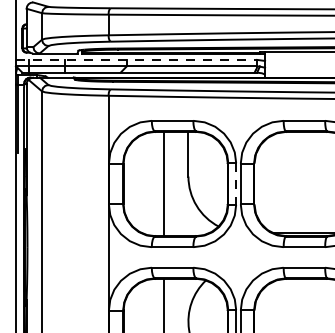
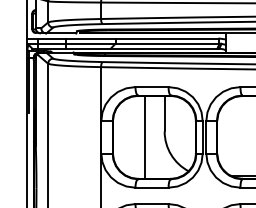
line: (136, 59) -> (123, 38), dashed -> solid
line: (236, 184) -> (202, 137), dashed -> solid

